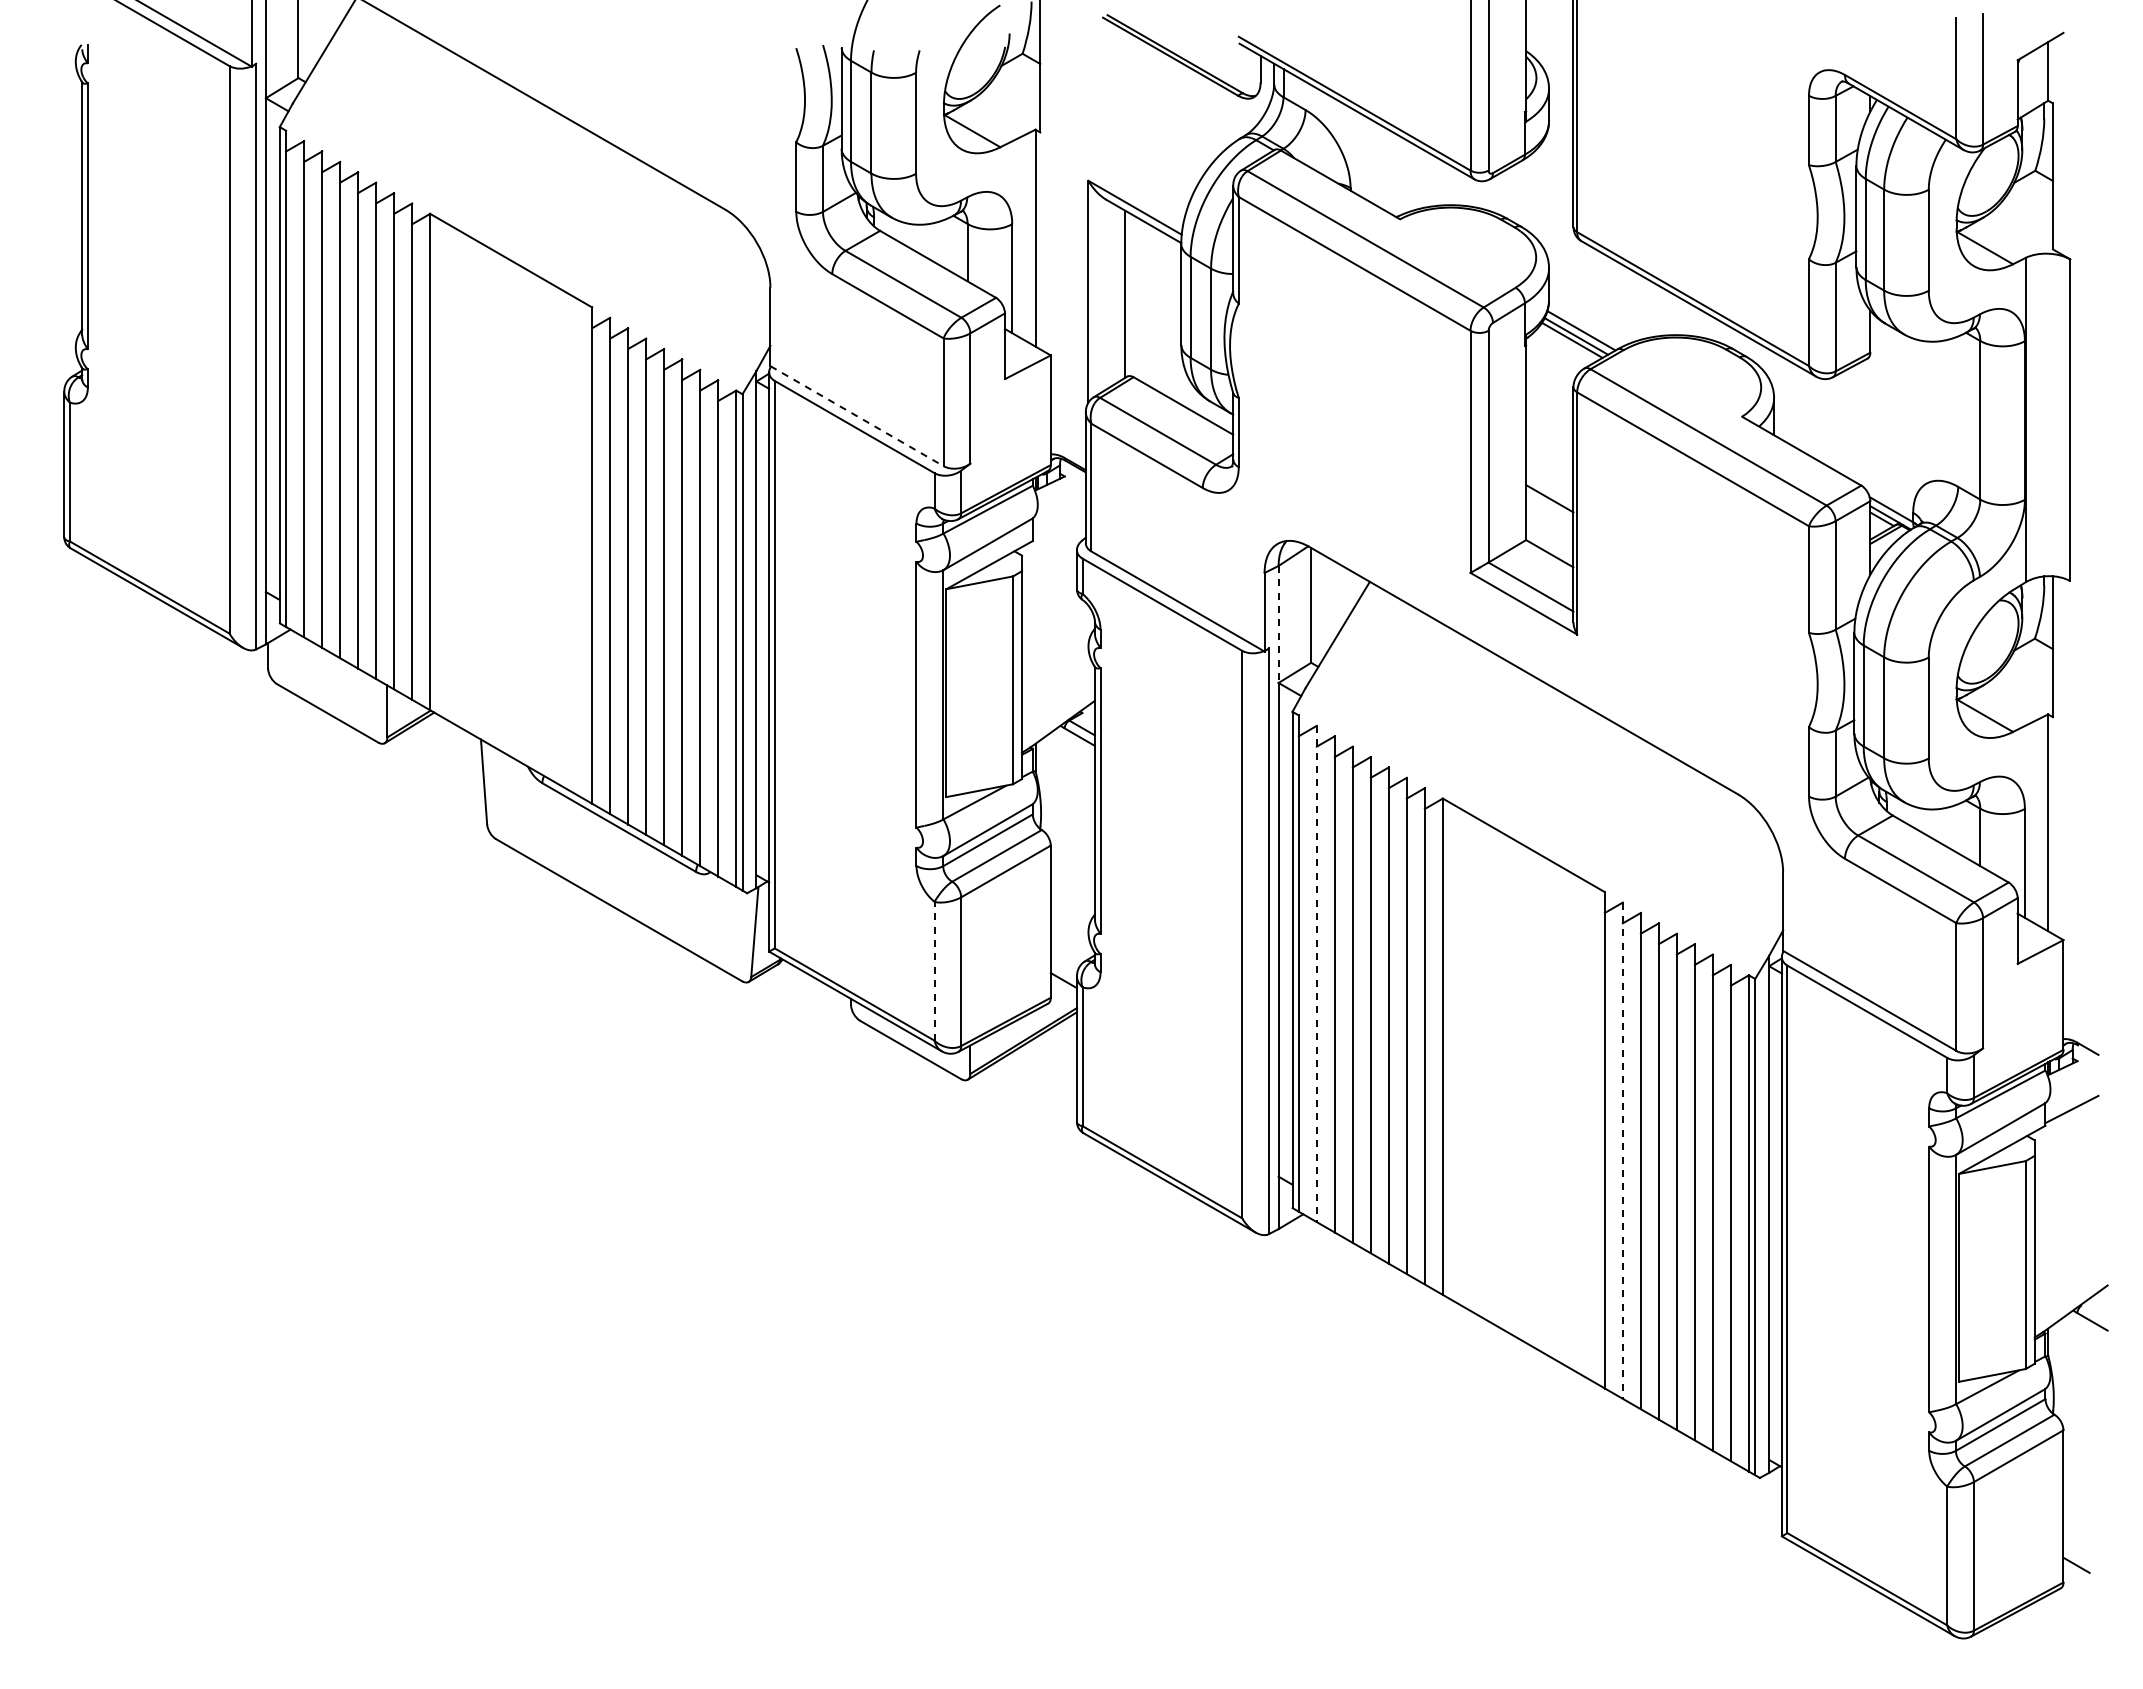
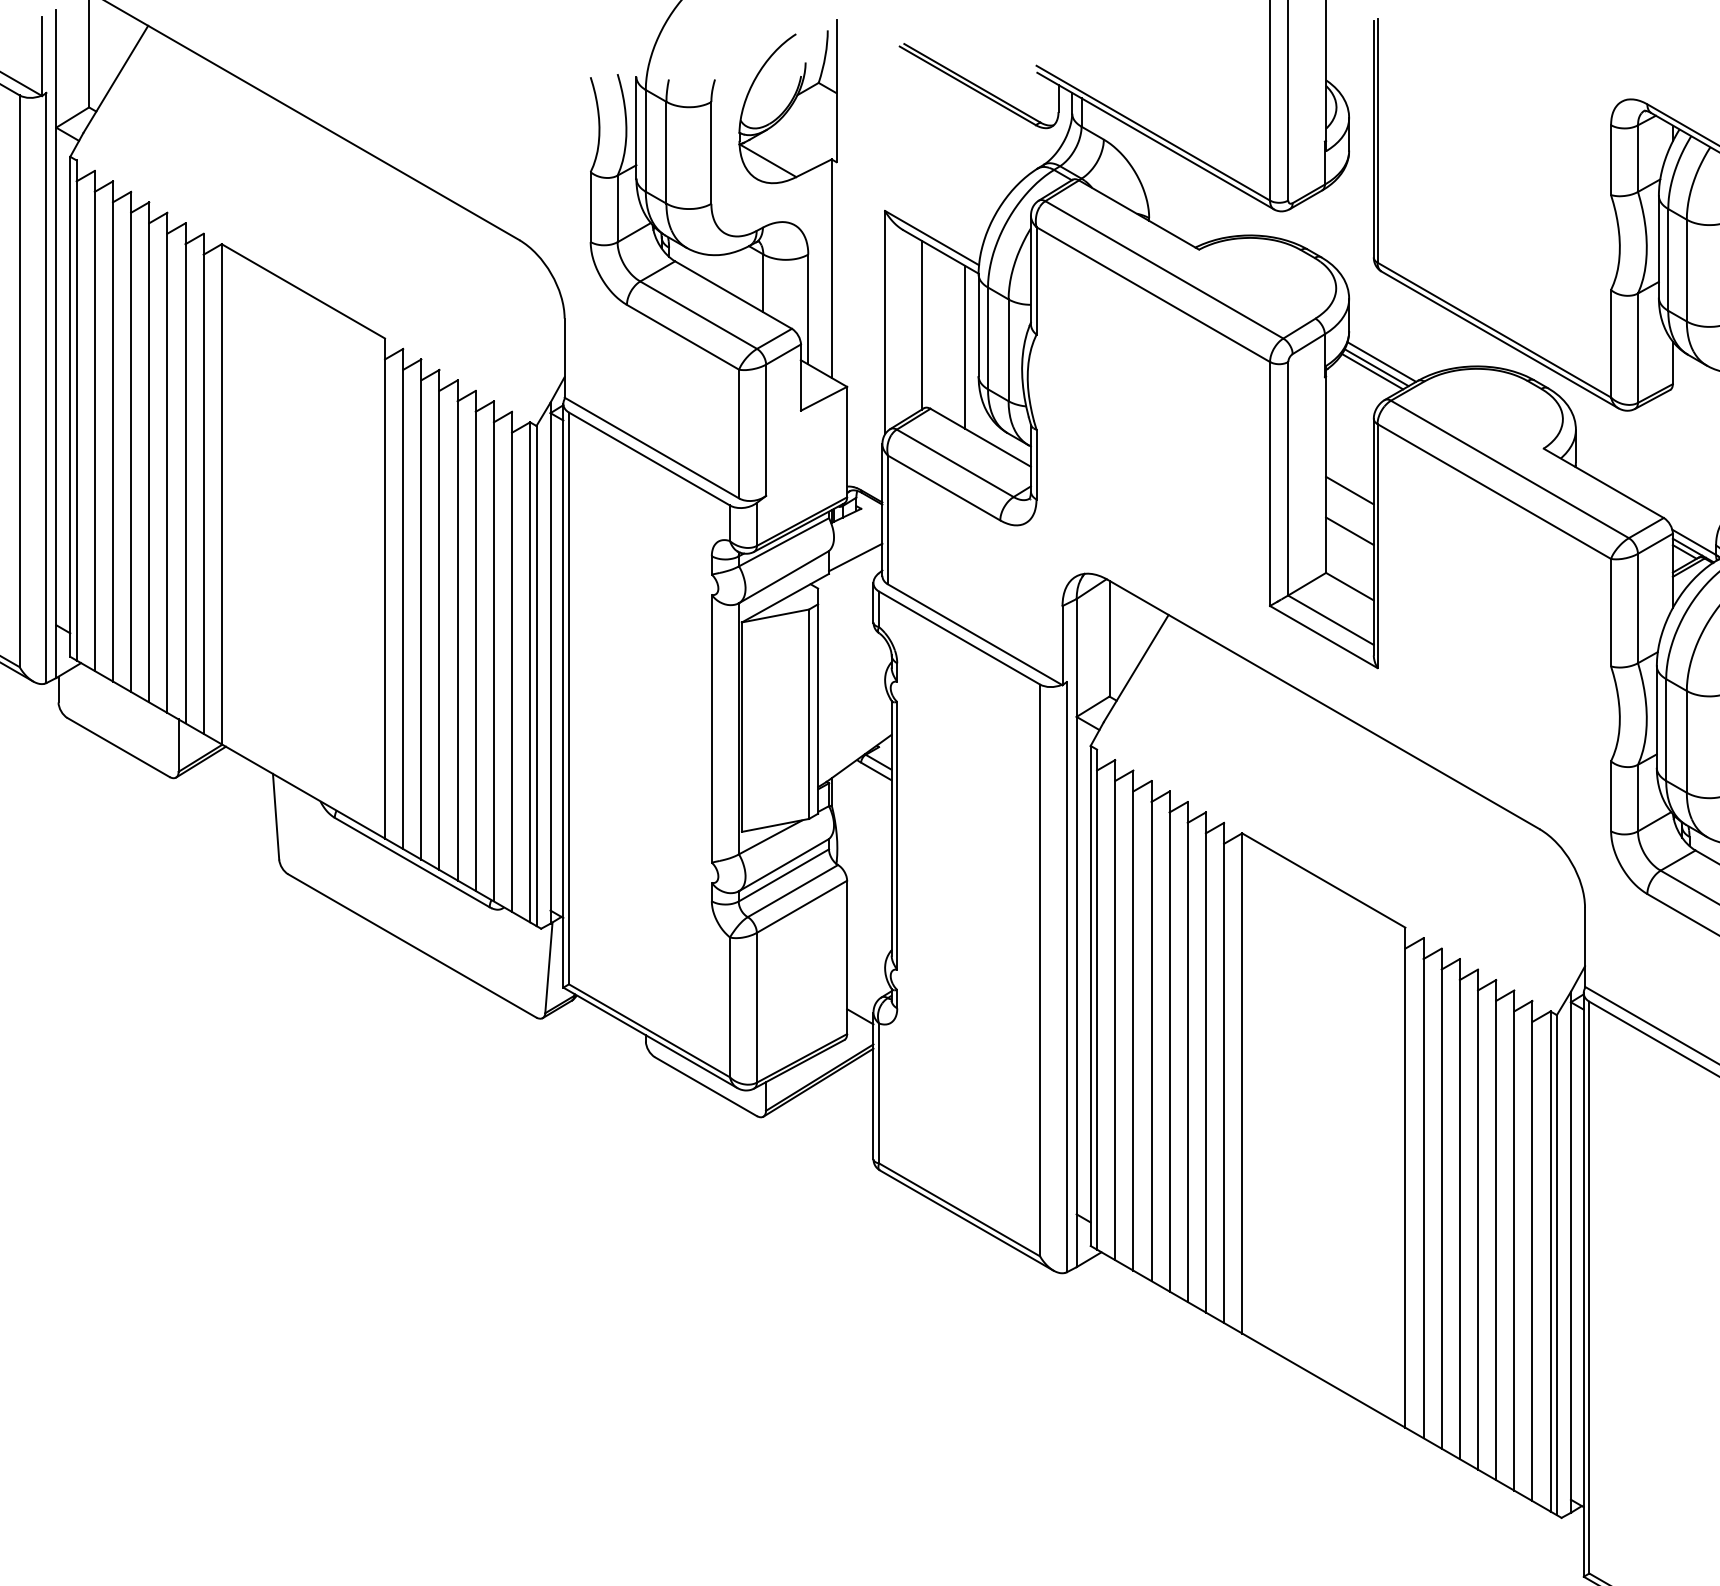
line: (1167, 316) -> (964, 347), added
line: (857, 416) -> (652, 448), dashed -> solid
line: (1549, 458) -> (1349, 490), added
line: (1058, 524) -> (854, 557), added
line: (1278, 624) -> (1076, 657), dashed -> solid
line: (934, 970) -> (729, 1006), dashed -> solid
line: (1316, 974) -> (1114, 1010), dashed -> solid
line: (1622, 1151) -> (1423, 1188), dashed -> solid

